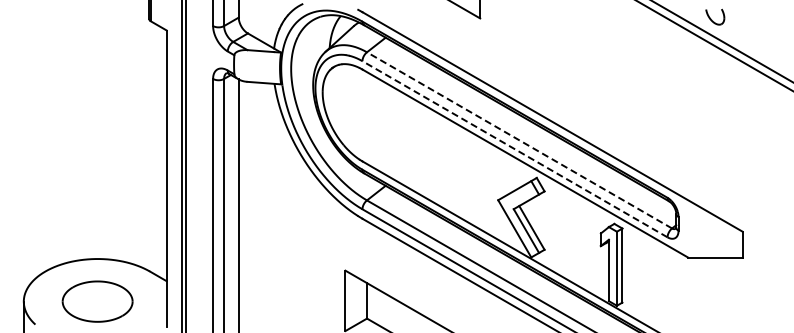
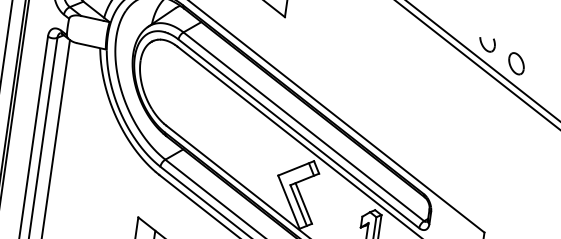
part: (751, 33) -> (516, 63), added
line: (519, 140) -> (303, 126), dashed -> solid
line: (514, 149) -> (298, 133), dashed -> solid

